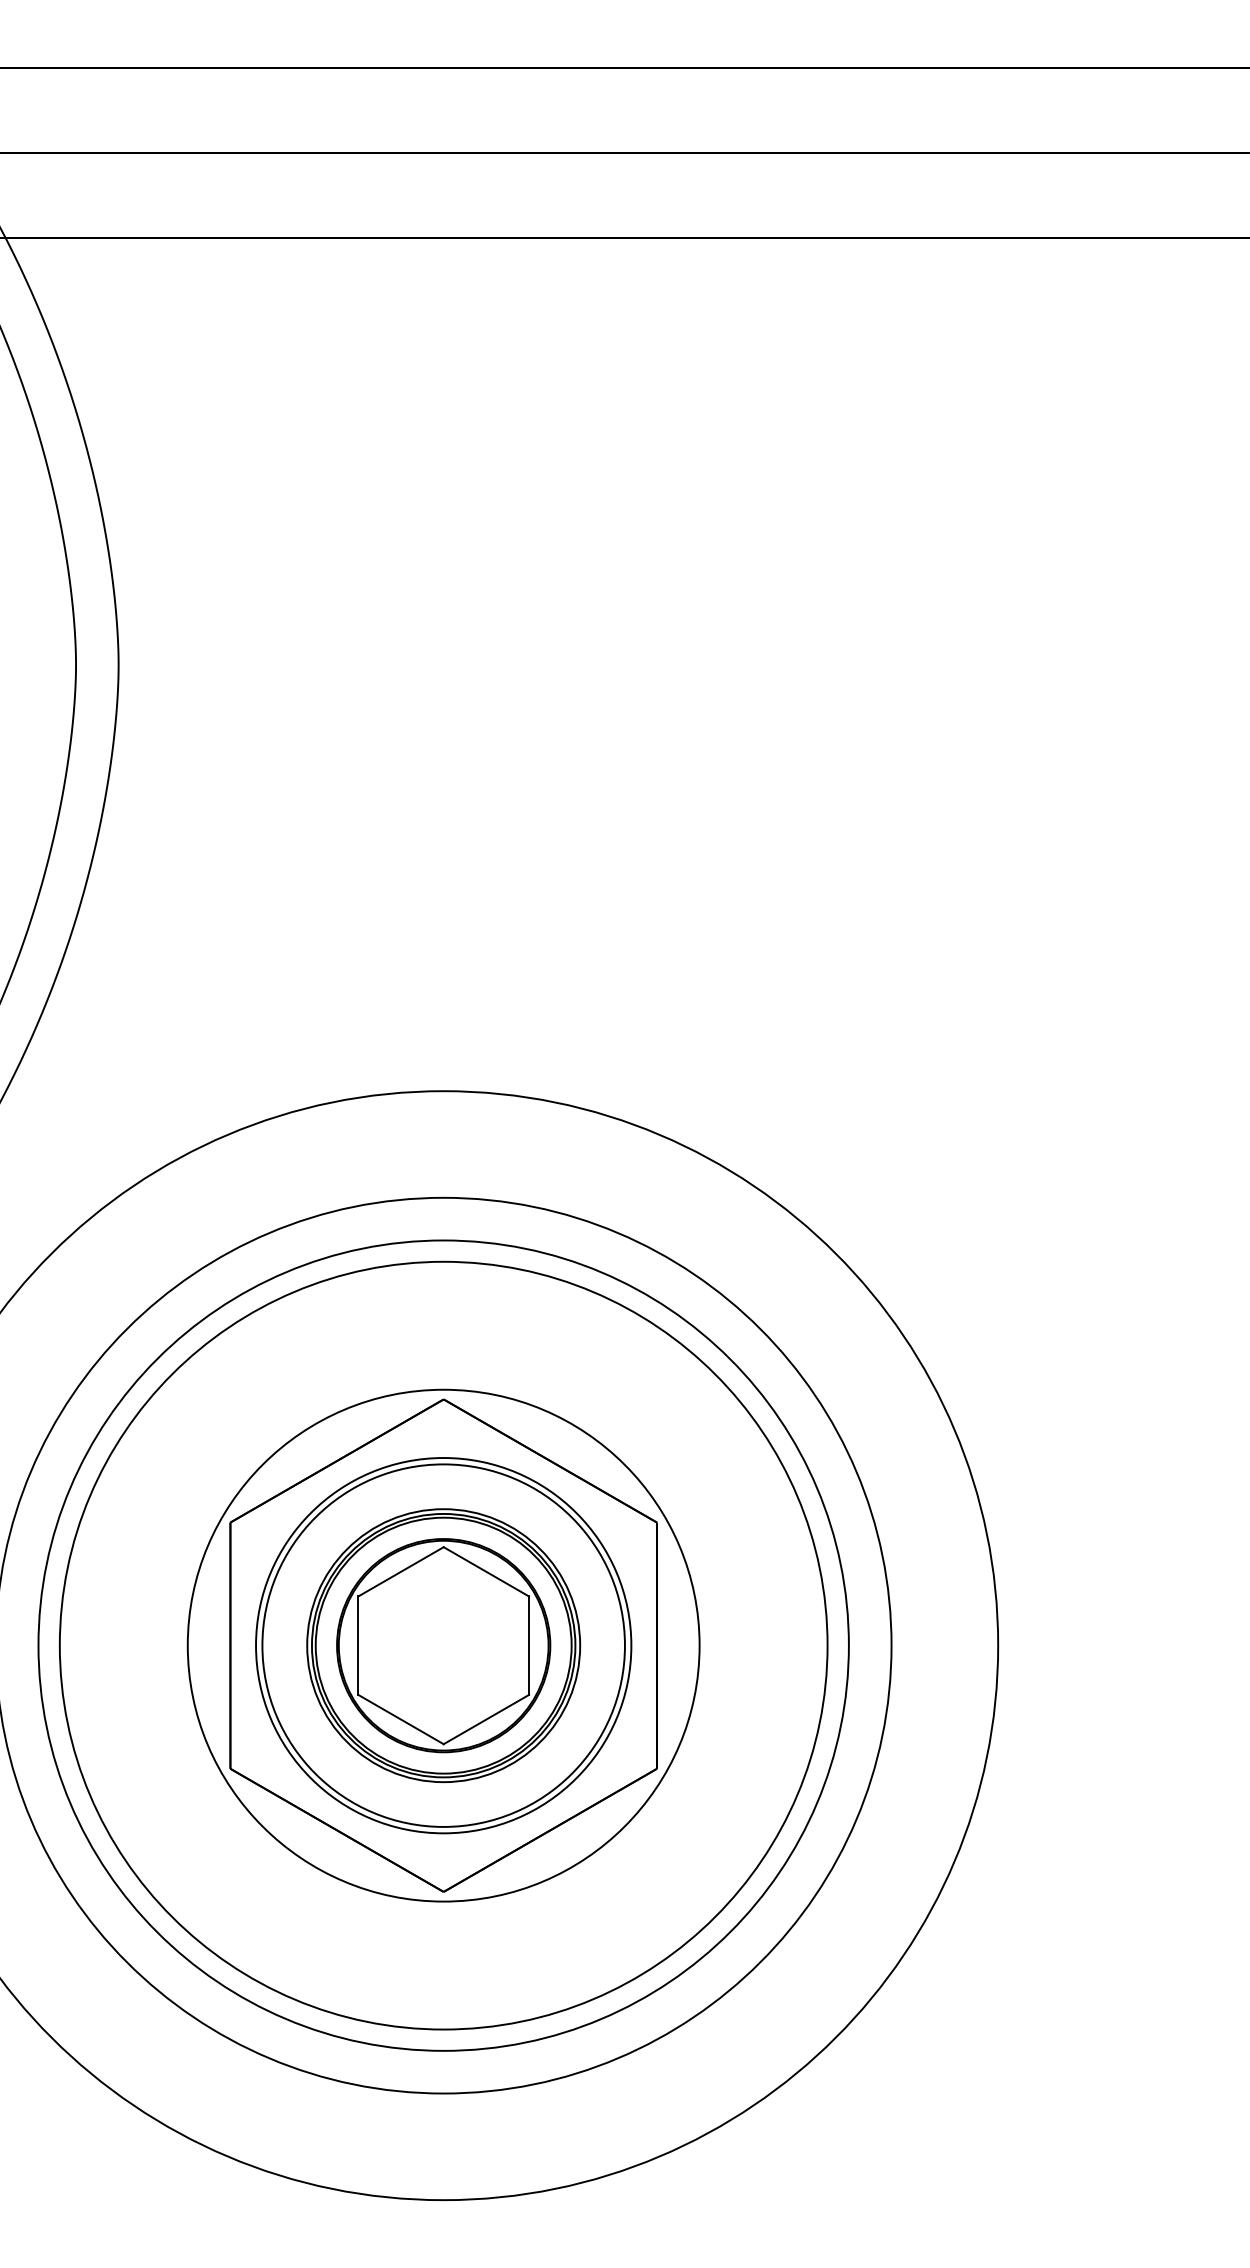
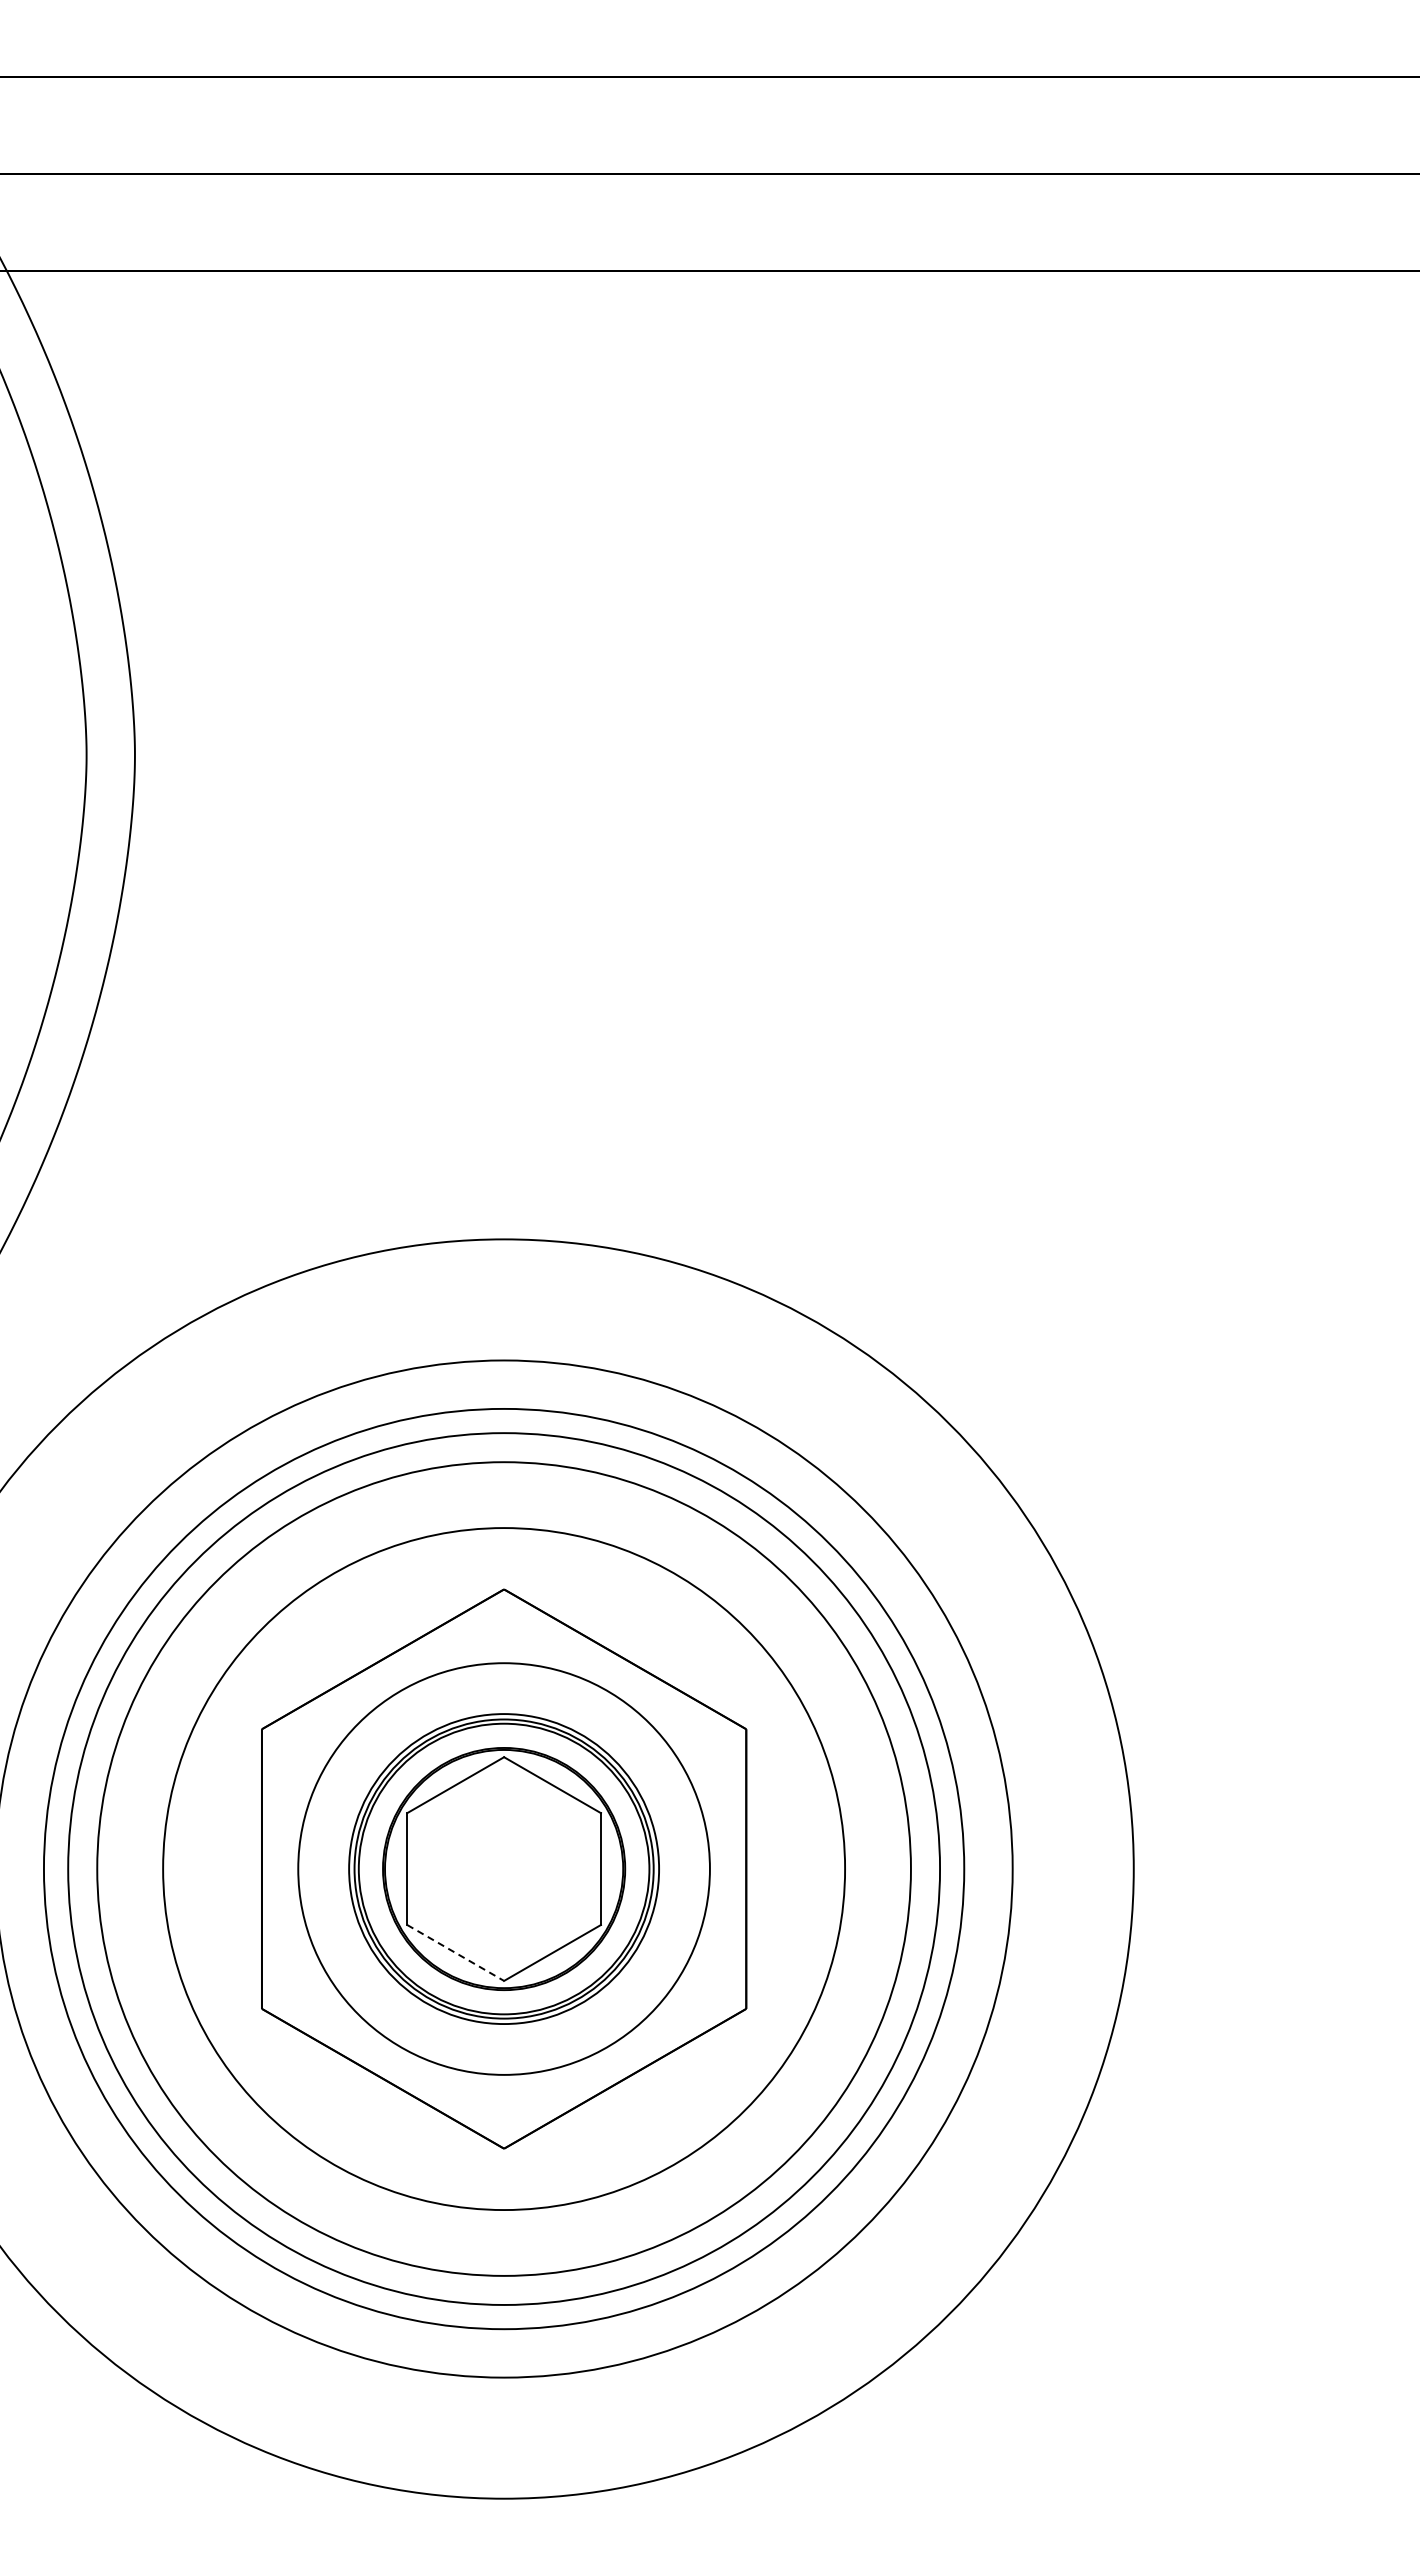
circle: (443, 1645) -> (503, 1868), size x1.4
circle: (444, 1645) -> (504, 1868), size x1.6
line: (400, 1719) -> (455, 1952), solid -> dashed

